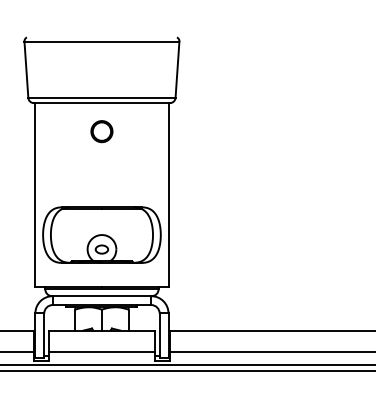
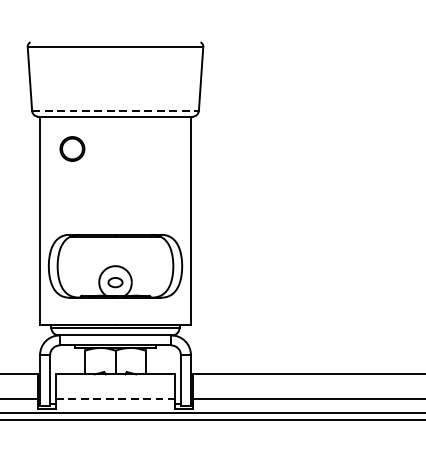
line: (101, 97) -> (114, 110), solid -> dashed
part: (101, 131) -> (71, 148), moved
line: (101, 352) -> (114, 399), solid -> dashed

